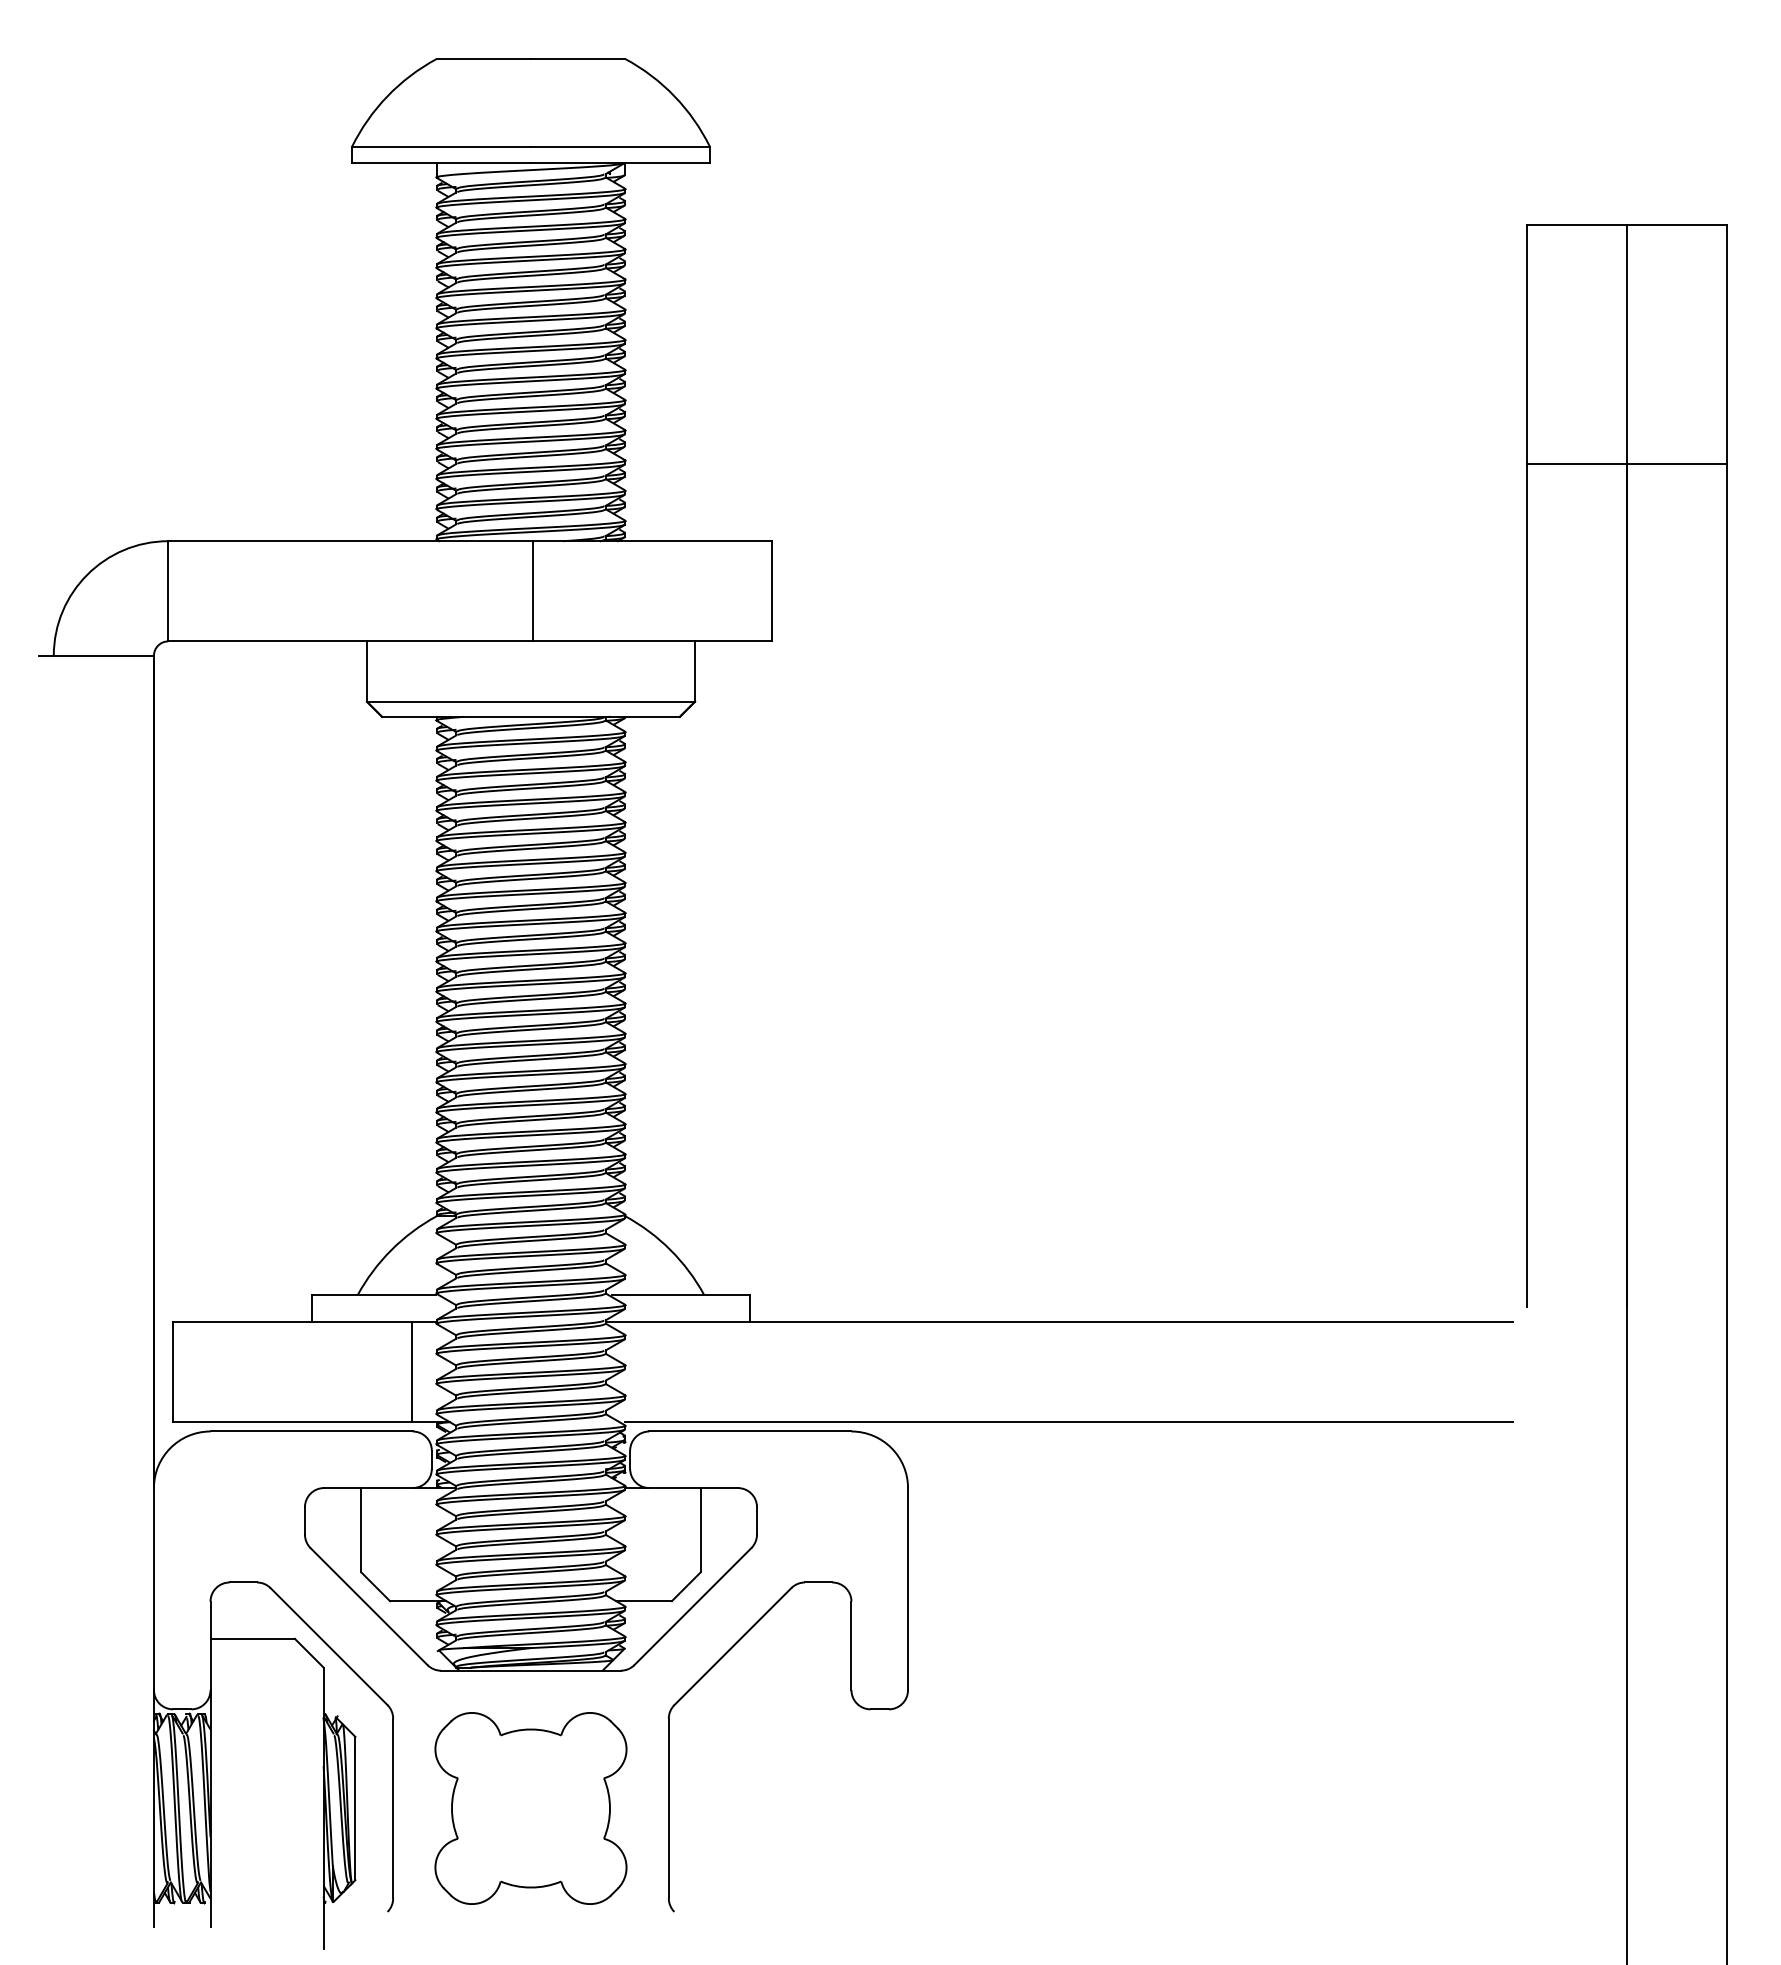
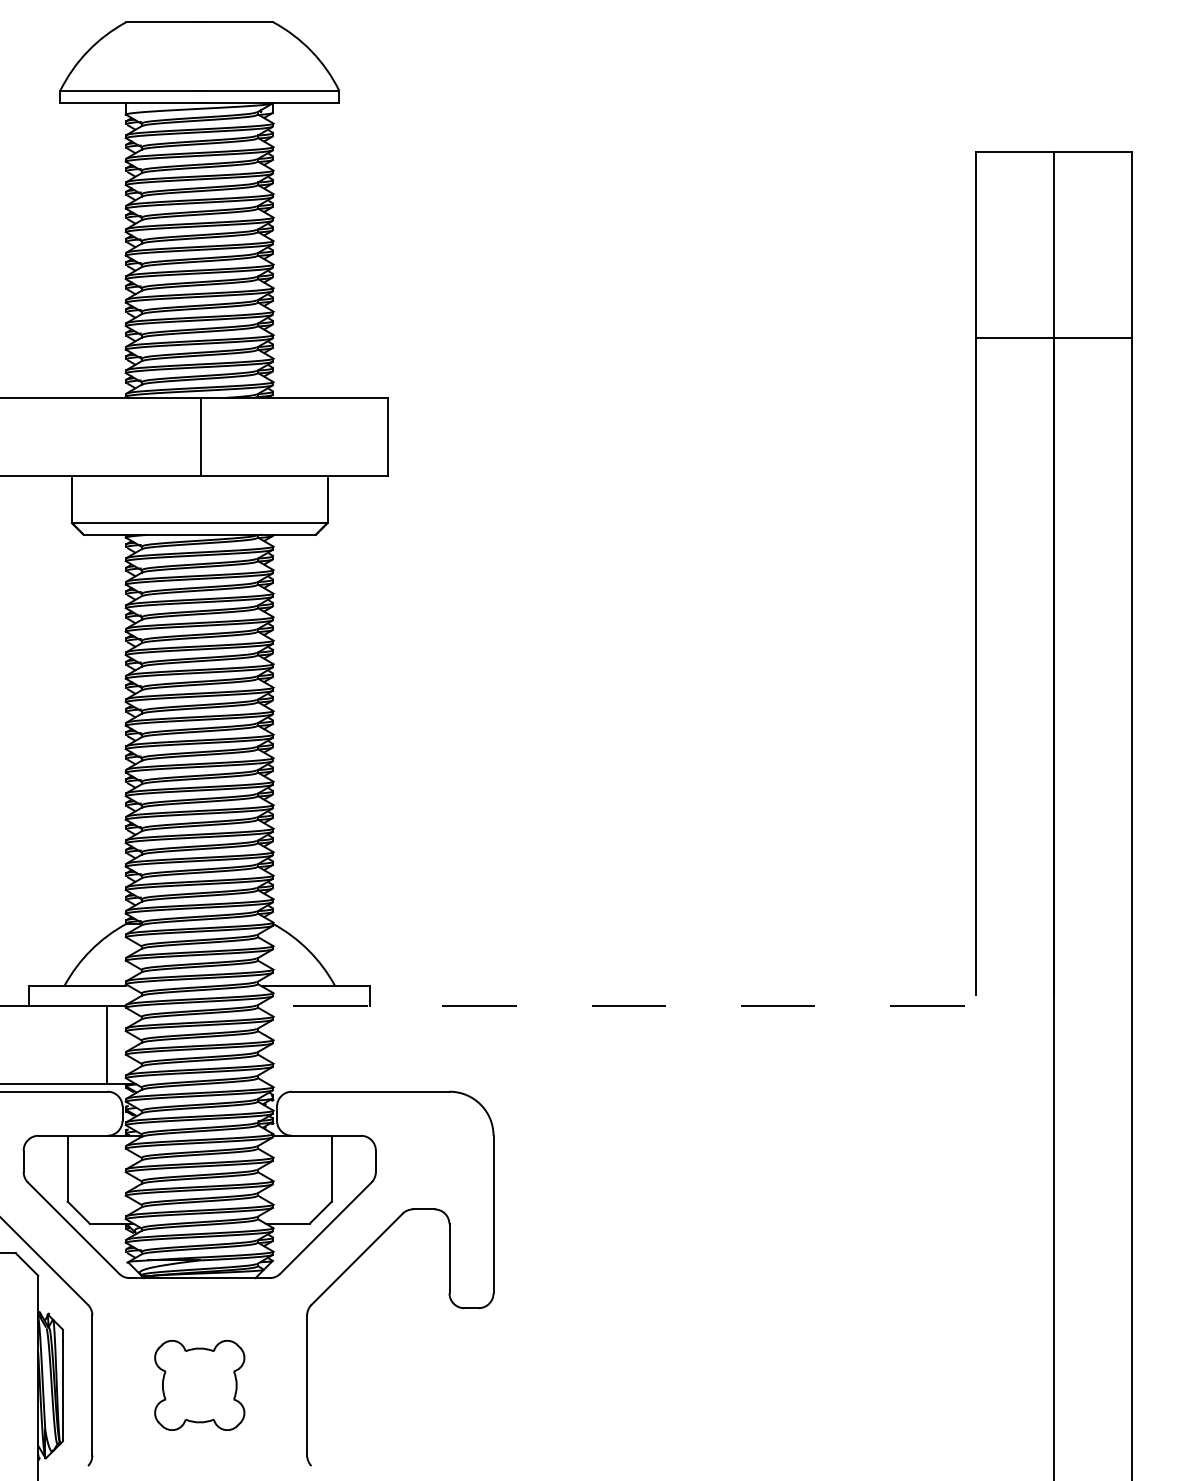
line: (1059, 1321) -> (611, 1005), solid -> dashed
line: (1068, 1421) -> (618, 1083), removed
part: (530, 1808) -> (199, 1385), size x0.6

